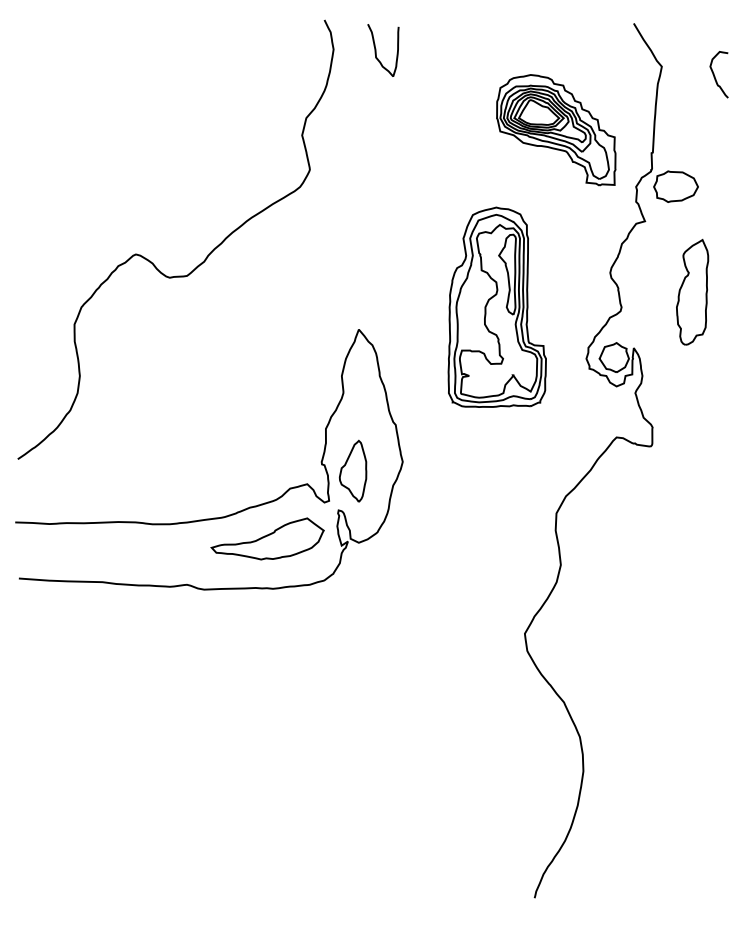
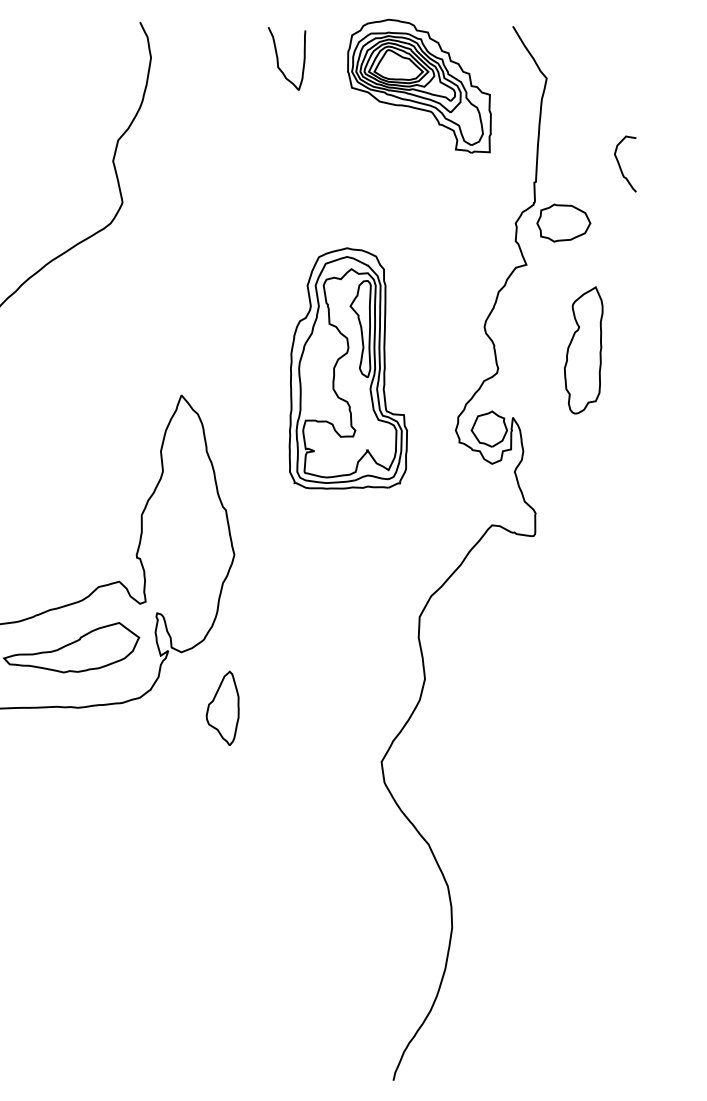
curve: (376, 50) -> (278, 58), moved
curve: (715, 76) -> (621, 166), moved
part: (556, 130) -> (419, 86), moved
part: (352, 470) -> (222, 707), moved

